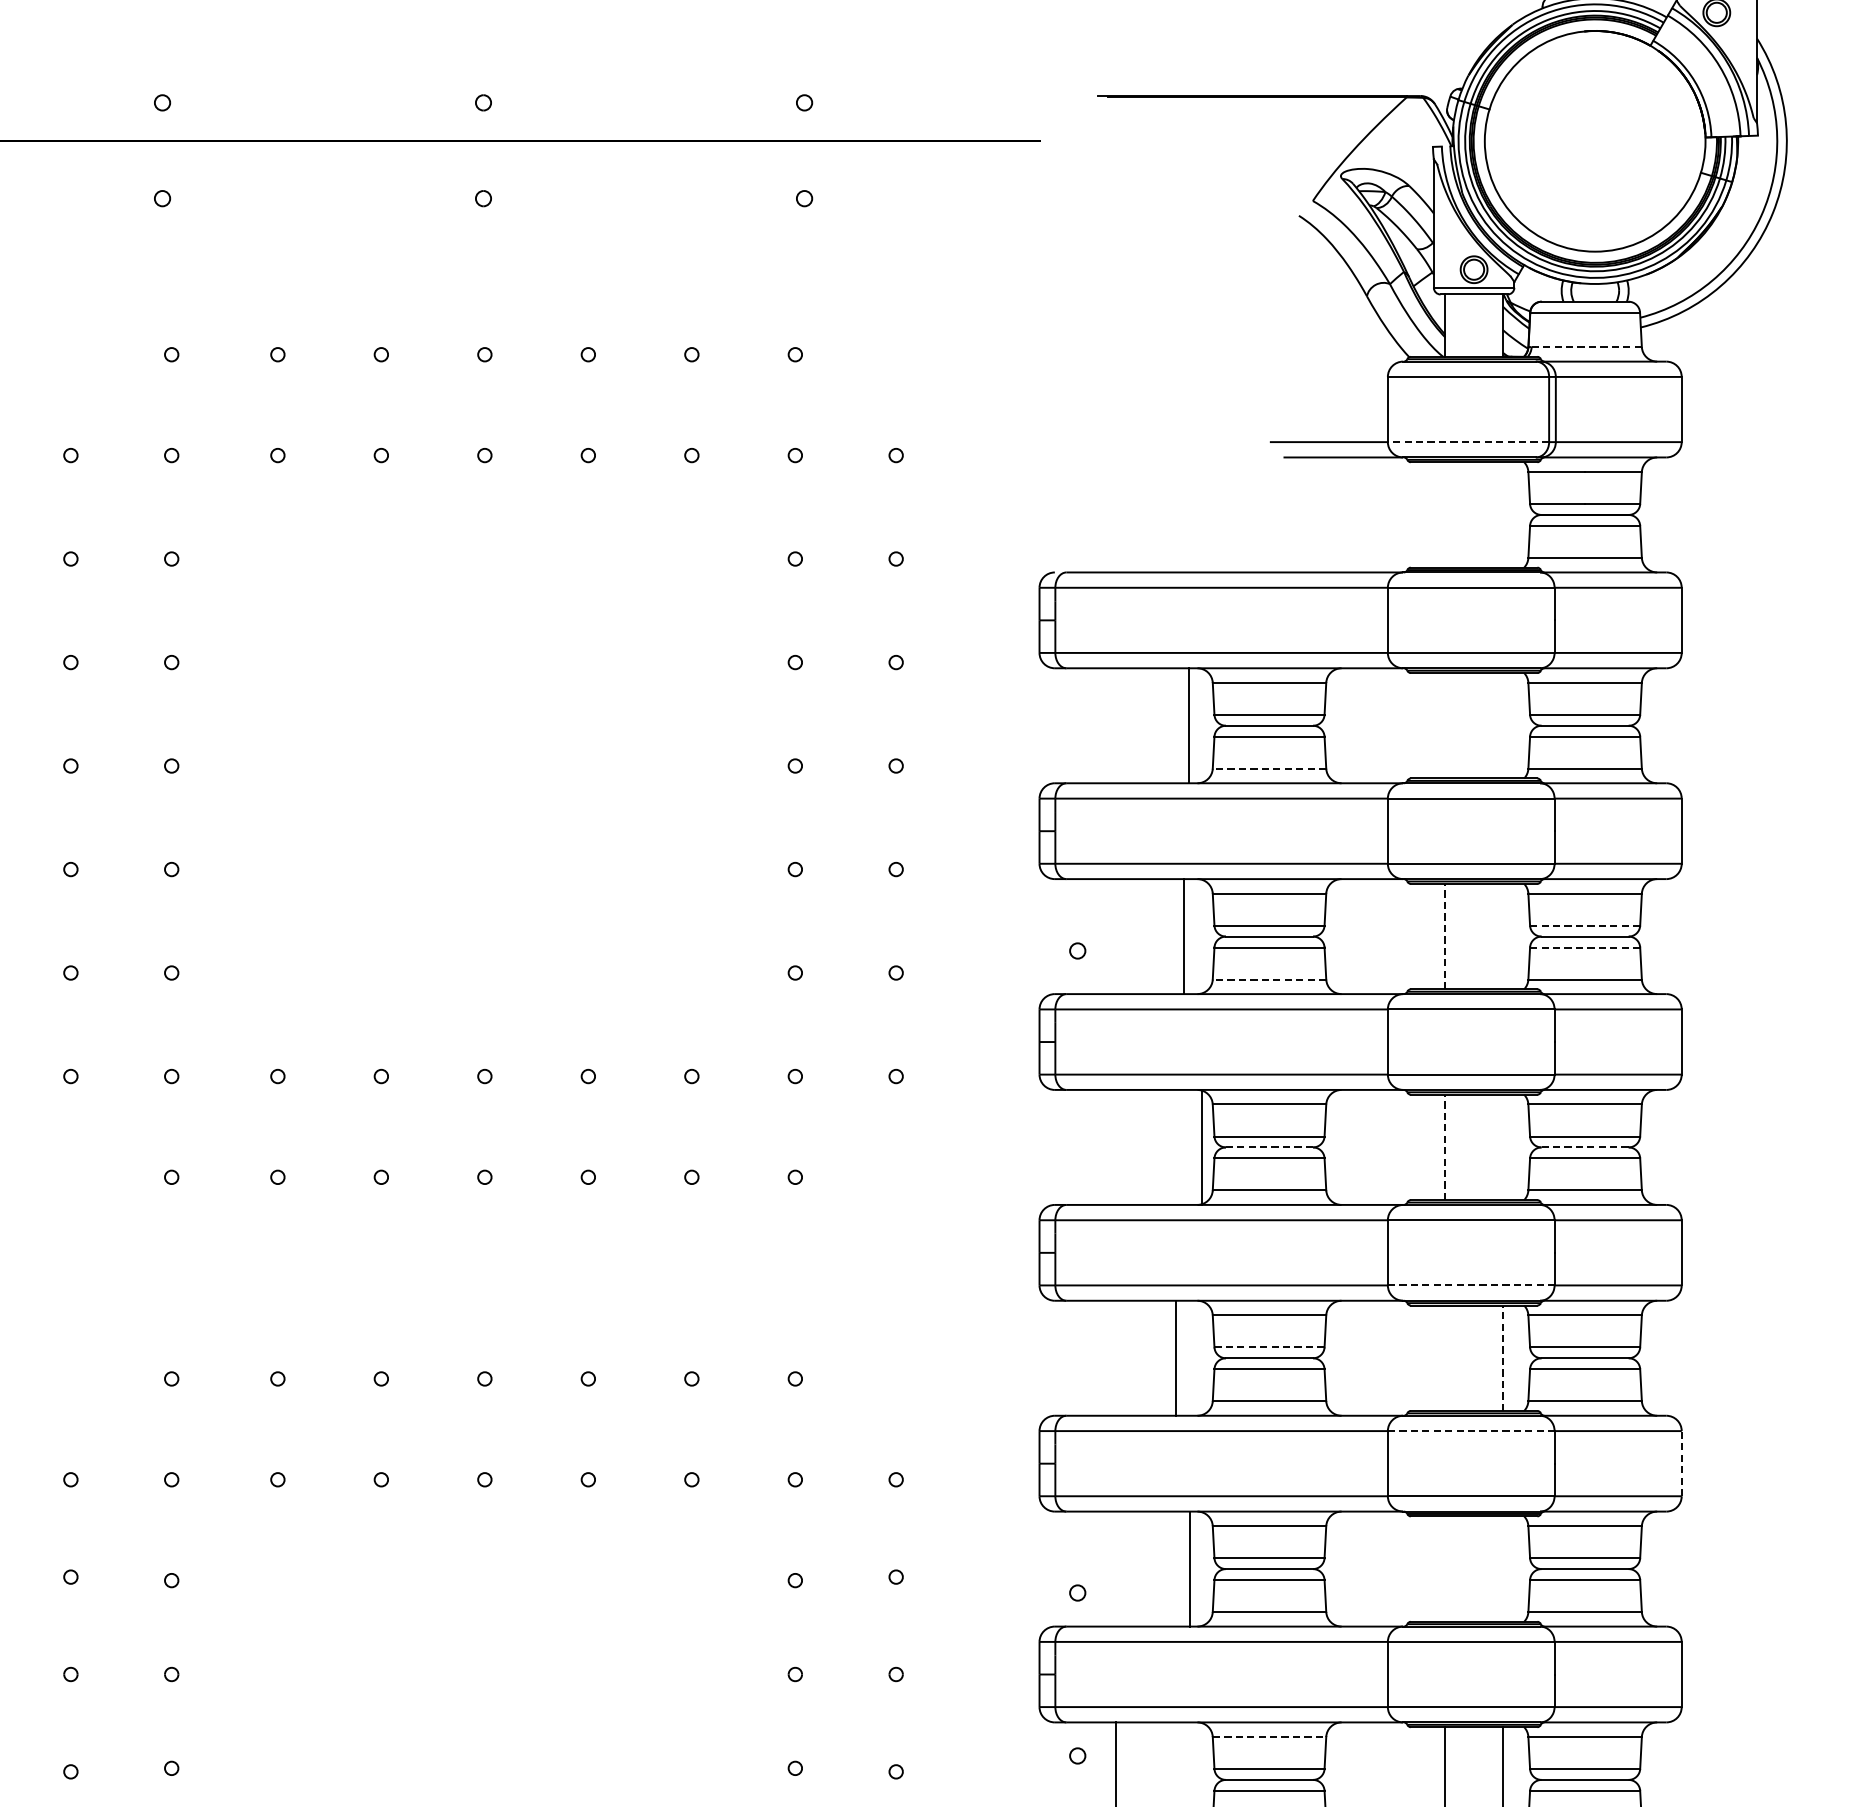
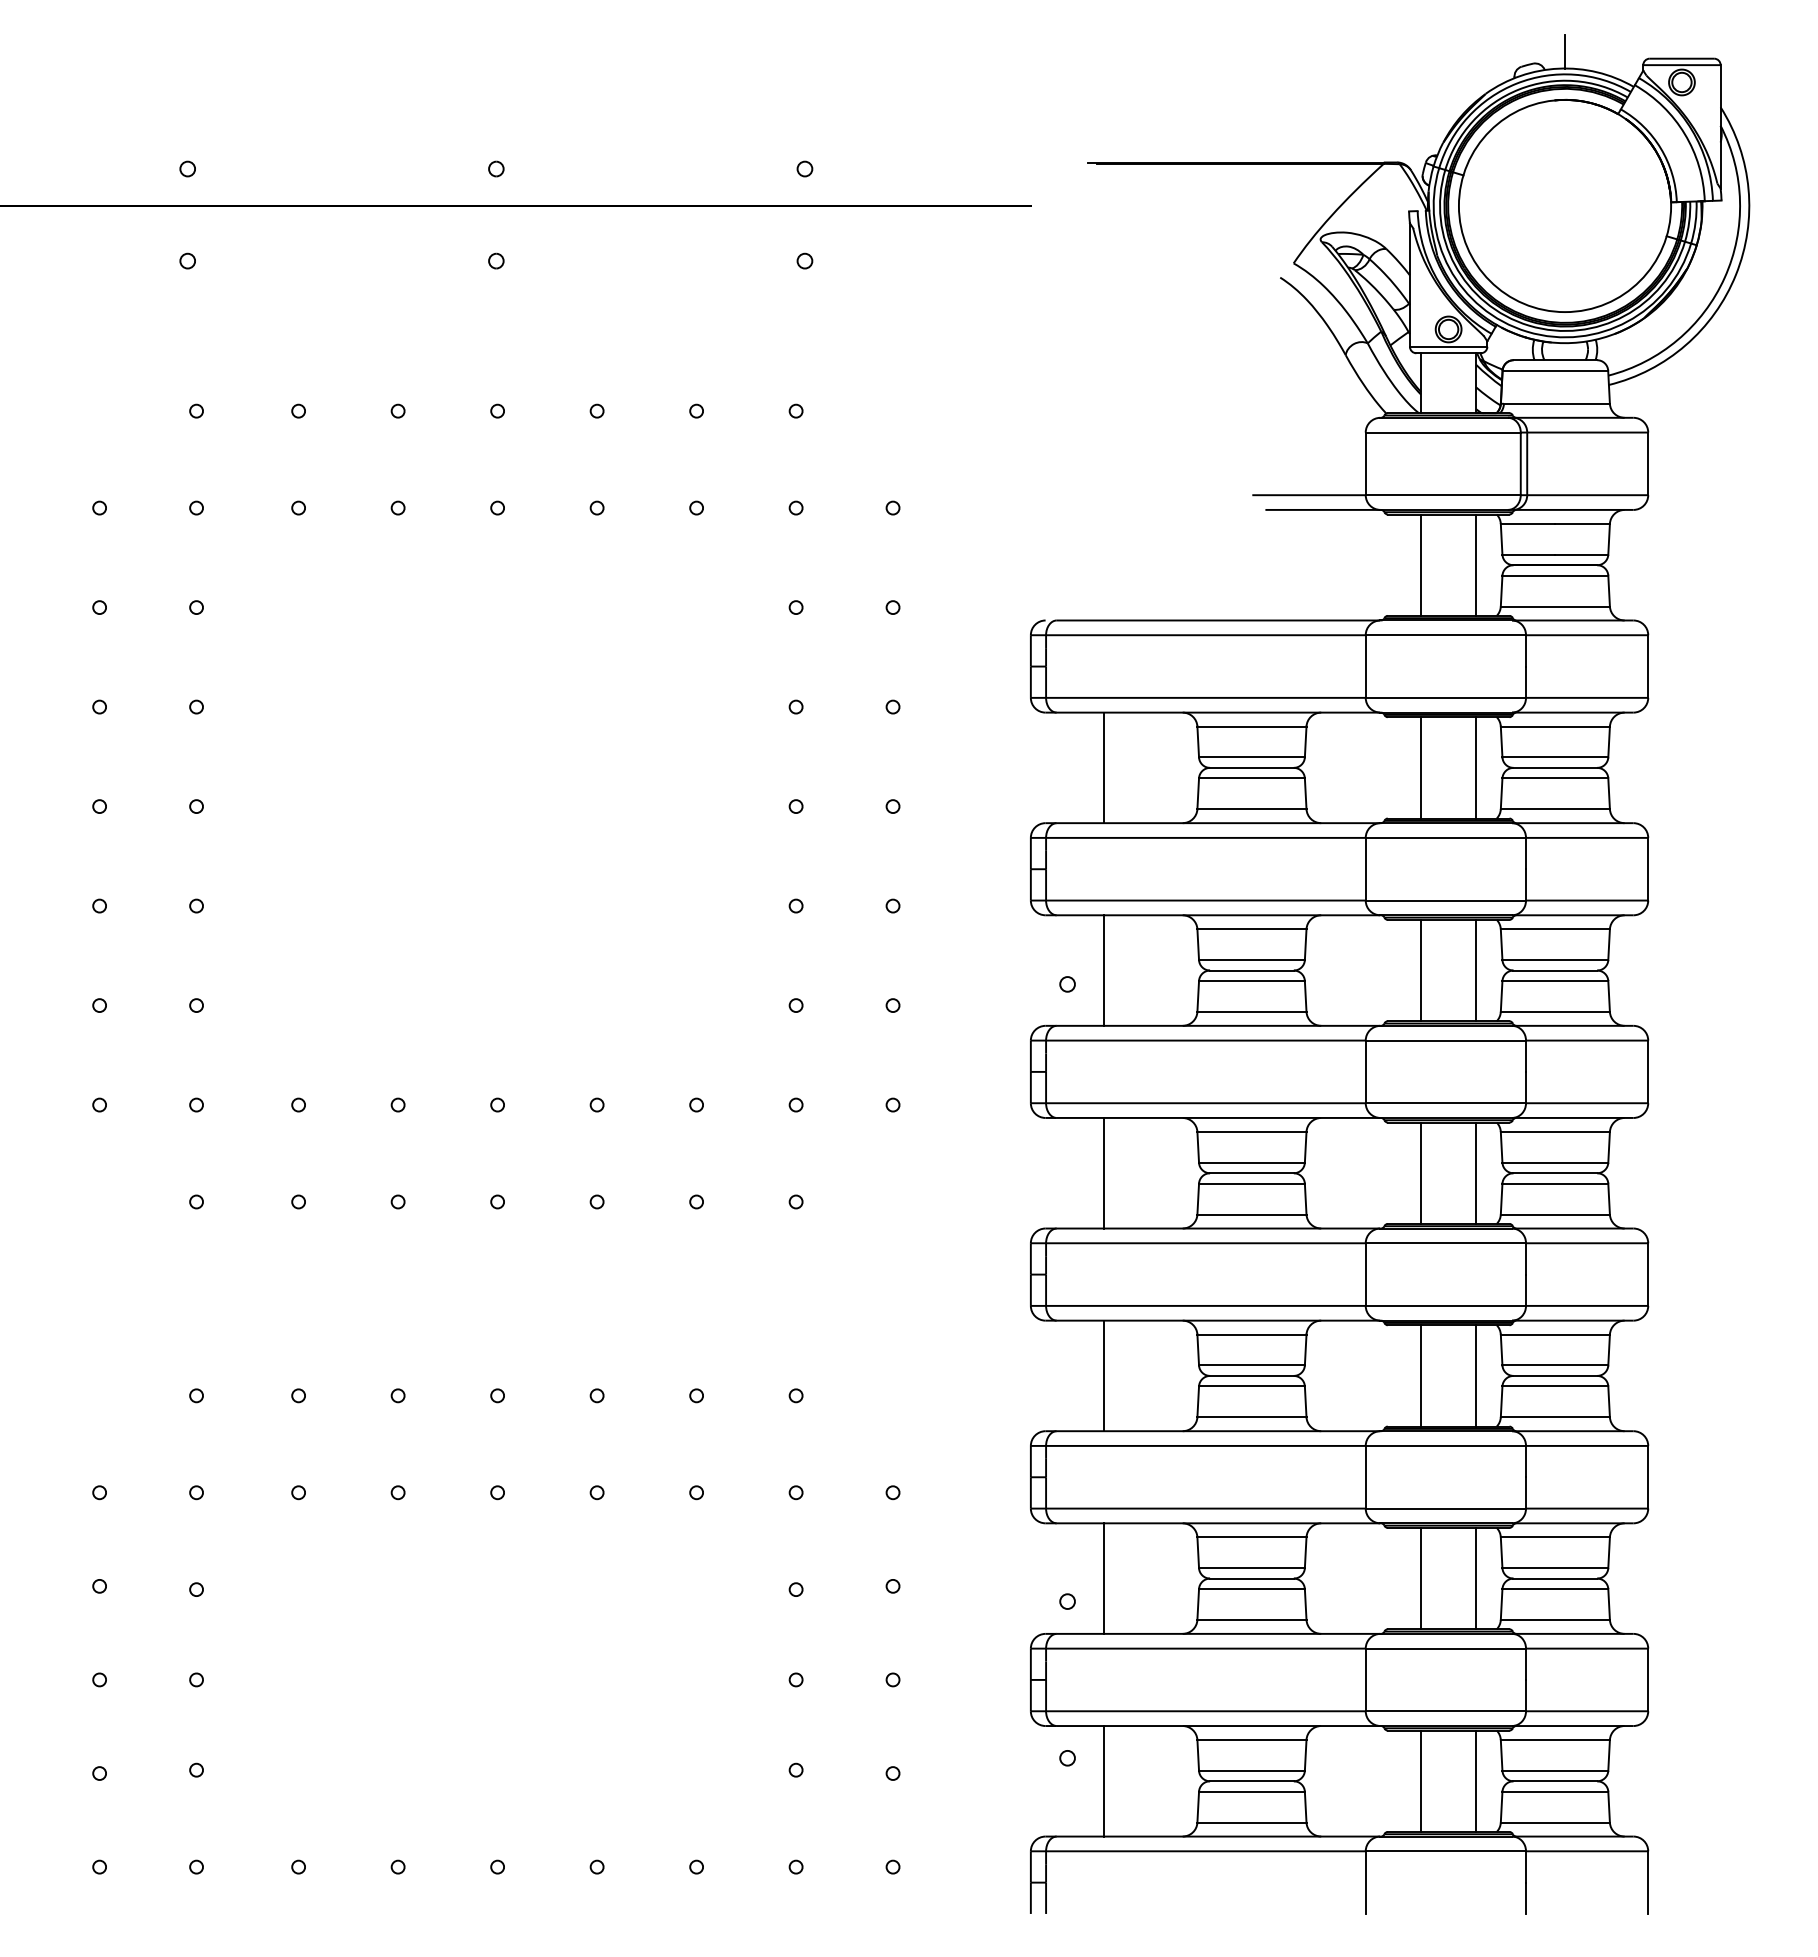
line: (1586, 346) -> (1556, 403), dashed -> solid
line: (1468, 442) -> (1443, 495), dashed -> solid
line: (1445, 514) -> (1421, 564), added
line: (1503, 514) -> (1476, 564), added
line: (1188, 725) -> (1104, 767), moved
line: (1445, 725) -> (1421, 767), added
line: (1503, 725) -> (1476, 767), added
line: (1269, 769) -> (1251, 809), dashed -> solid
line: (1585, 926) -> (1555, 960), dashed -> solid
line: (1183, 936) -> (1104, 970), moved
line: (1445, 936) -> (1421, 970), dashed -> solid
line: (1503, 936) -> (1476, 970), added
line: (1585, 947) -> (1555, 981), dashed -> solid
line: (1269, 979) -> (1251, 1011), dashed -> solid
line: (1202, 1146) -> (1104, 1172), moved
line: (1503, 1146) -> (1476, 1172), added
line: (1269, 1147) -> (1251, 1173), dashed -> solid
line: (1445, 1147) -> (1421, 1173), dashed -> solid
line: (1585, 1147) -> (1555, 1173), dashed -> solid
line: (1471, 1285) -> (1446, 1305), dashed -> solid
line: (1269, 1347) -> (1251, 1365), dashed -> solid
line: (1176, 1357) -> (1104, 1375), moved
line: (1445, 1357) -> (1421, 1375), added
line: (1503, 1357) -> (1476, 1375), dashed -> solid
line: (1471, 1430) -> (1446, 1445), dashed -> solid
line: (1682, 1462) -> (1648, 1476), dashed -> solid
line: (1189, 1568) -> (1104, 1578), moved
line: (1445, 1568) -> (1421, 1578), added
line: (1503, 1568) -> (1476, 1578), added
line: (1269, 1736) -> (1251, 1739), dashed -> solid

